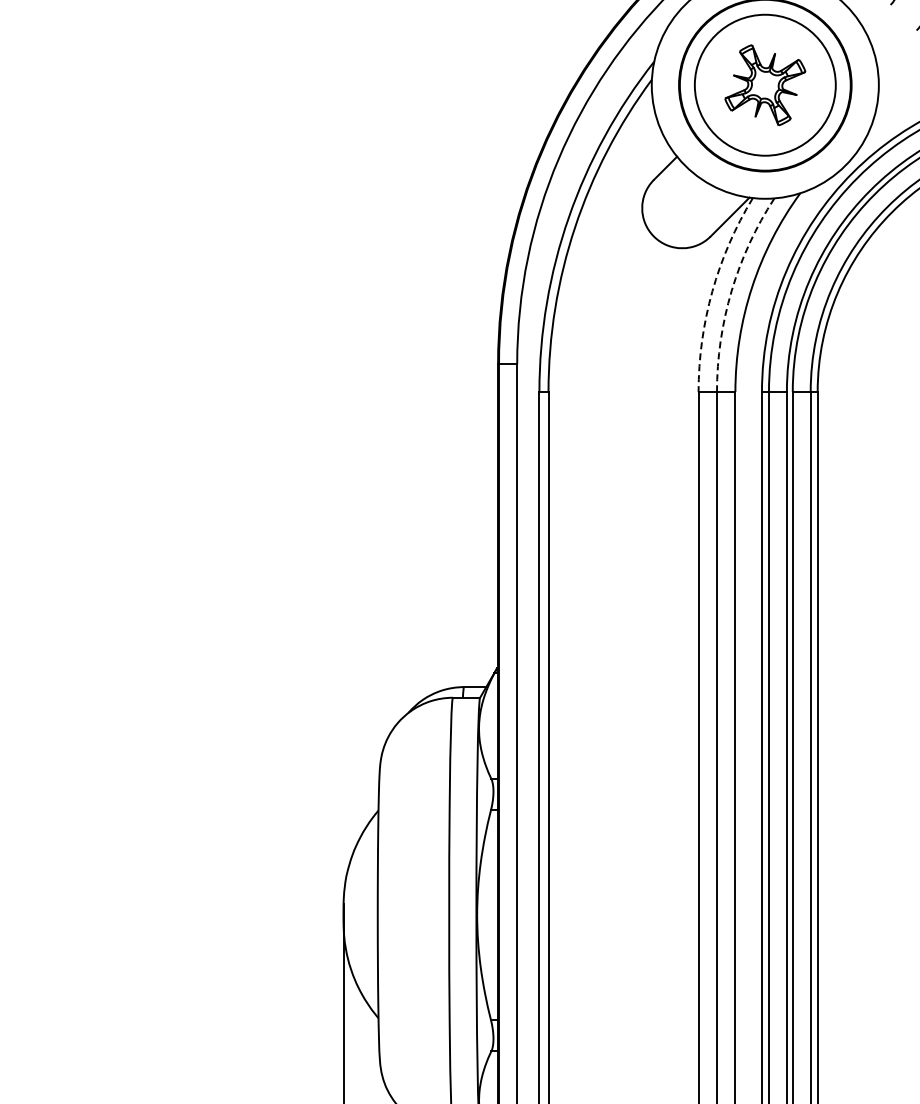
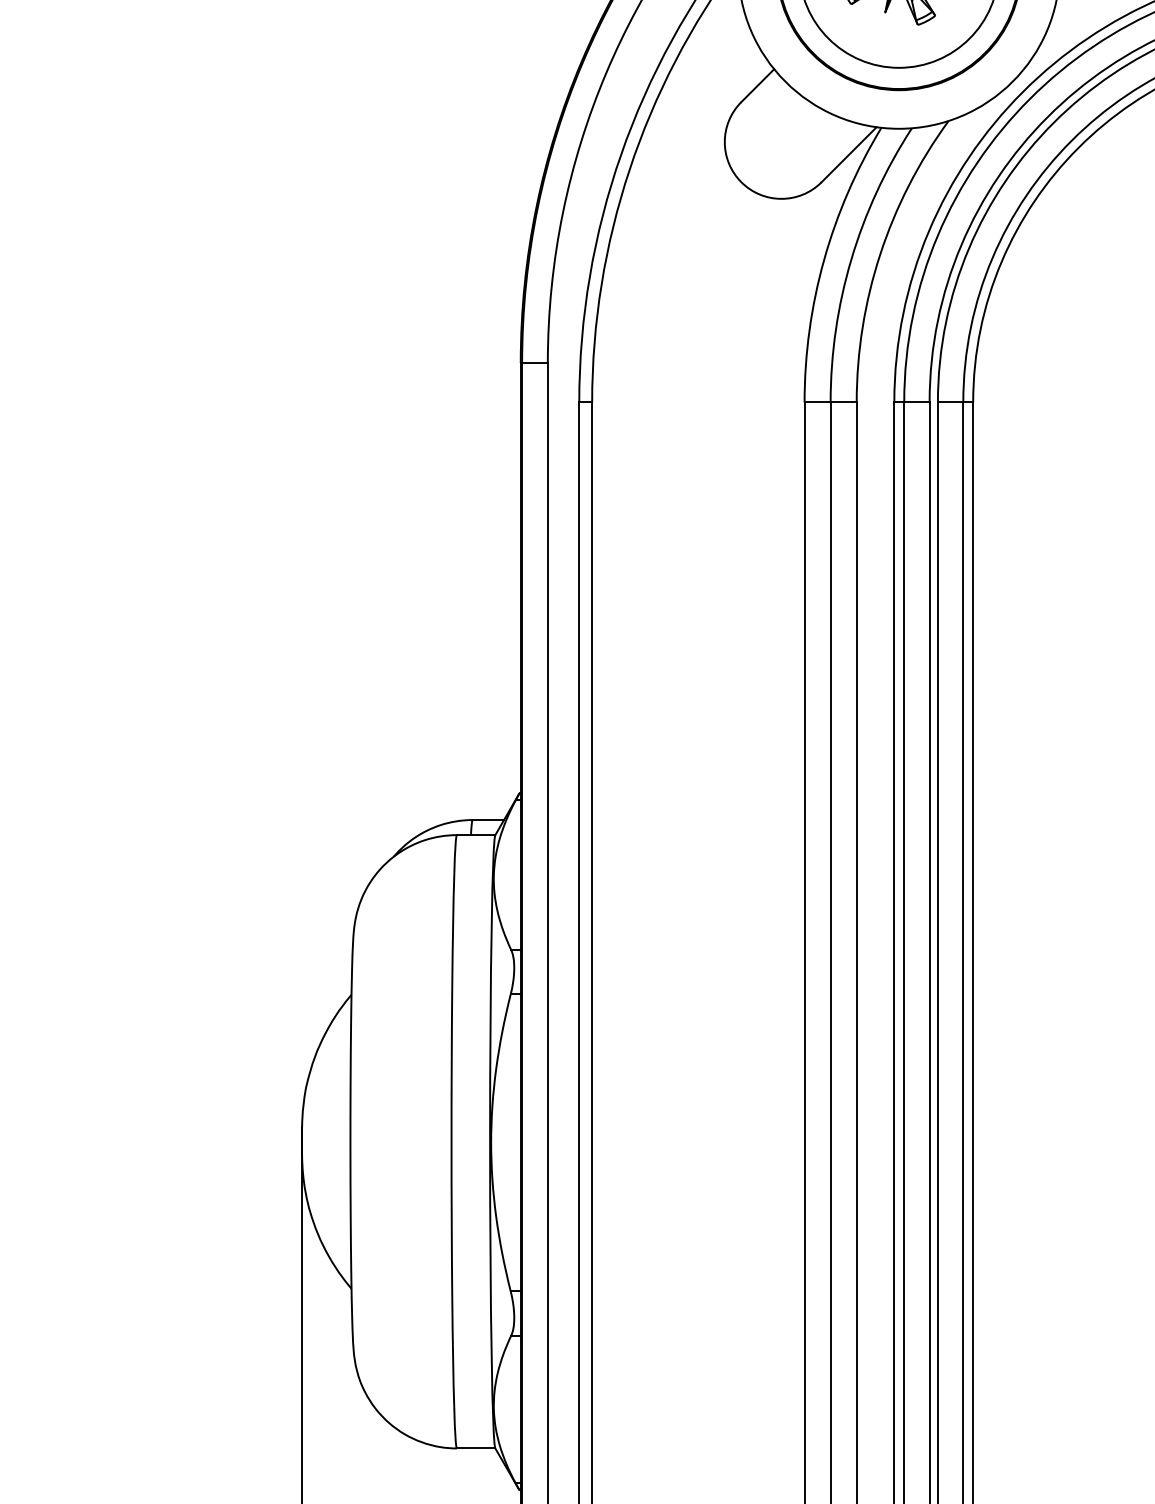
arc: (712, 291) -> (824, 260), dashed -> solid
arc: (731, 291) -> (851, 260), dashed -> solid

